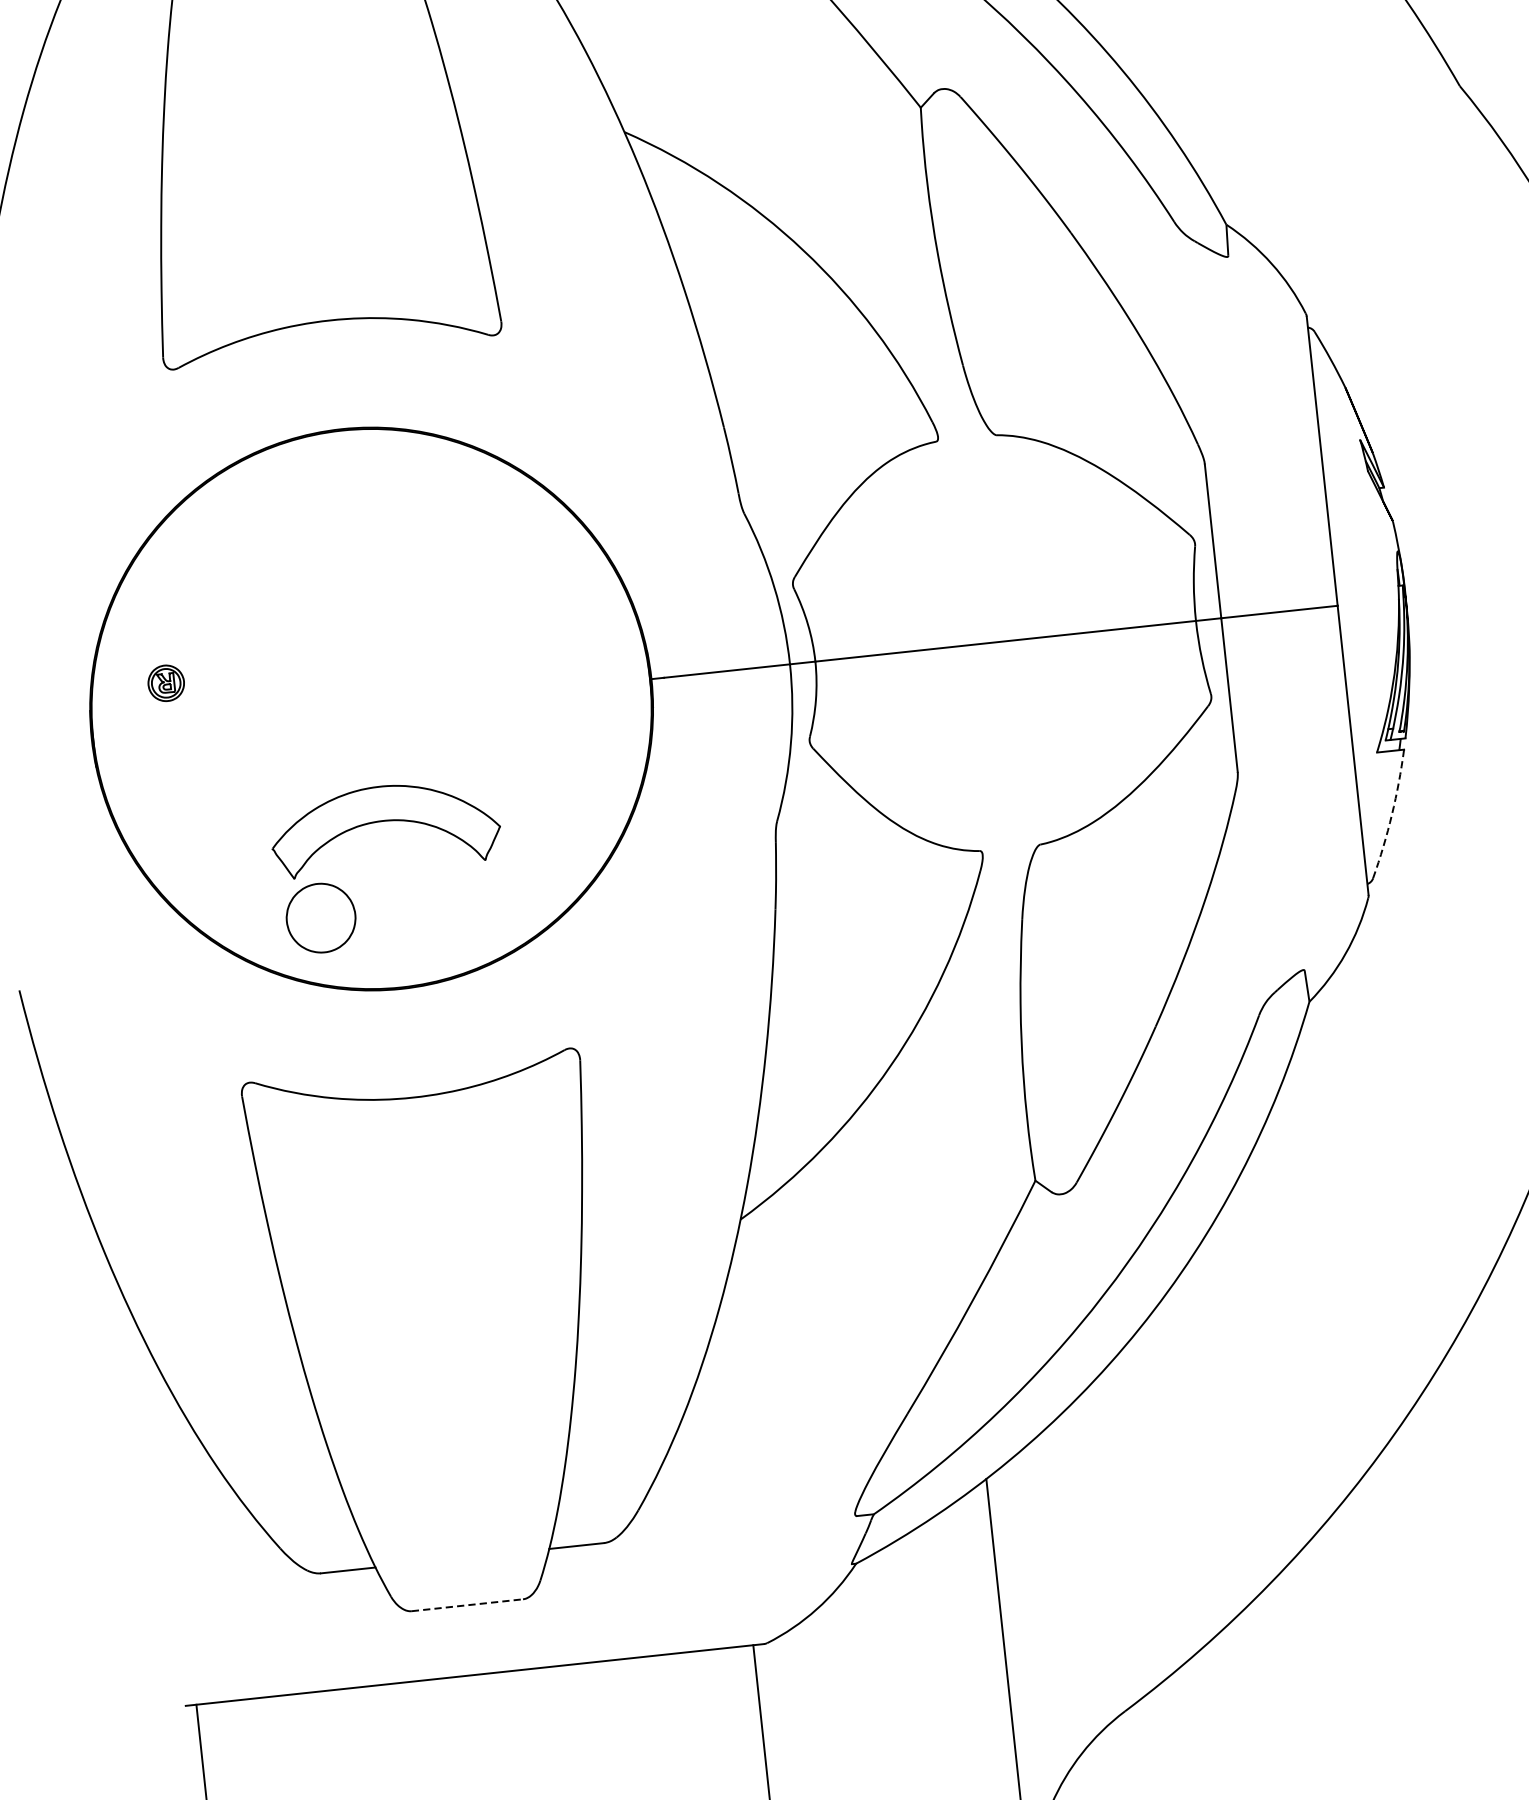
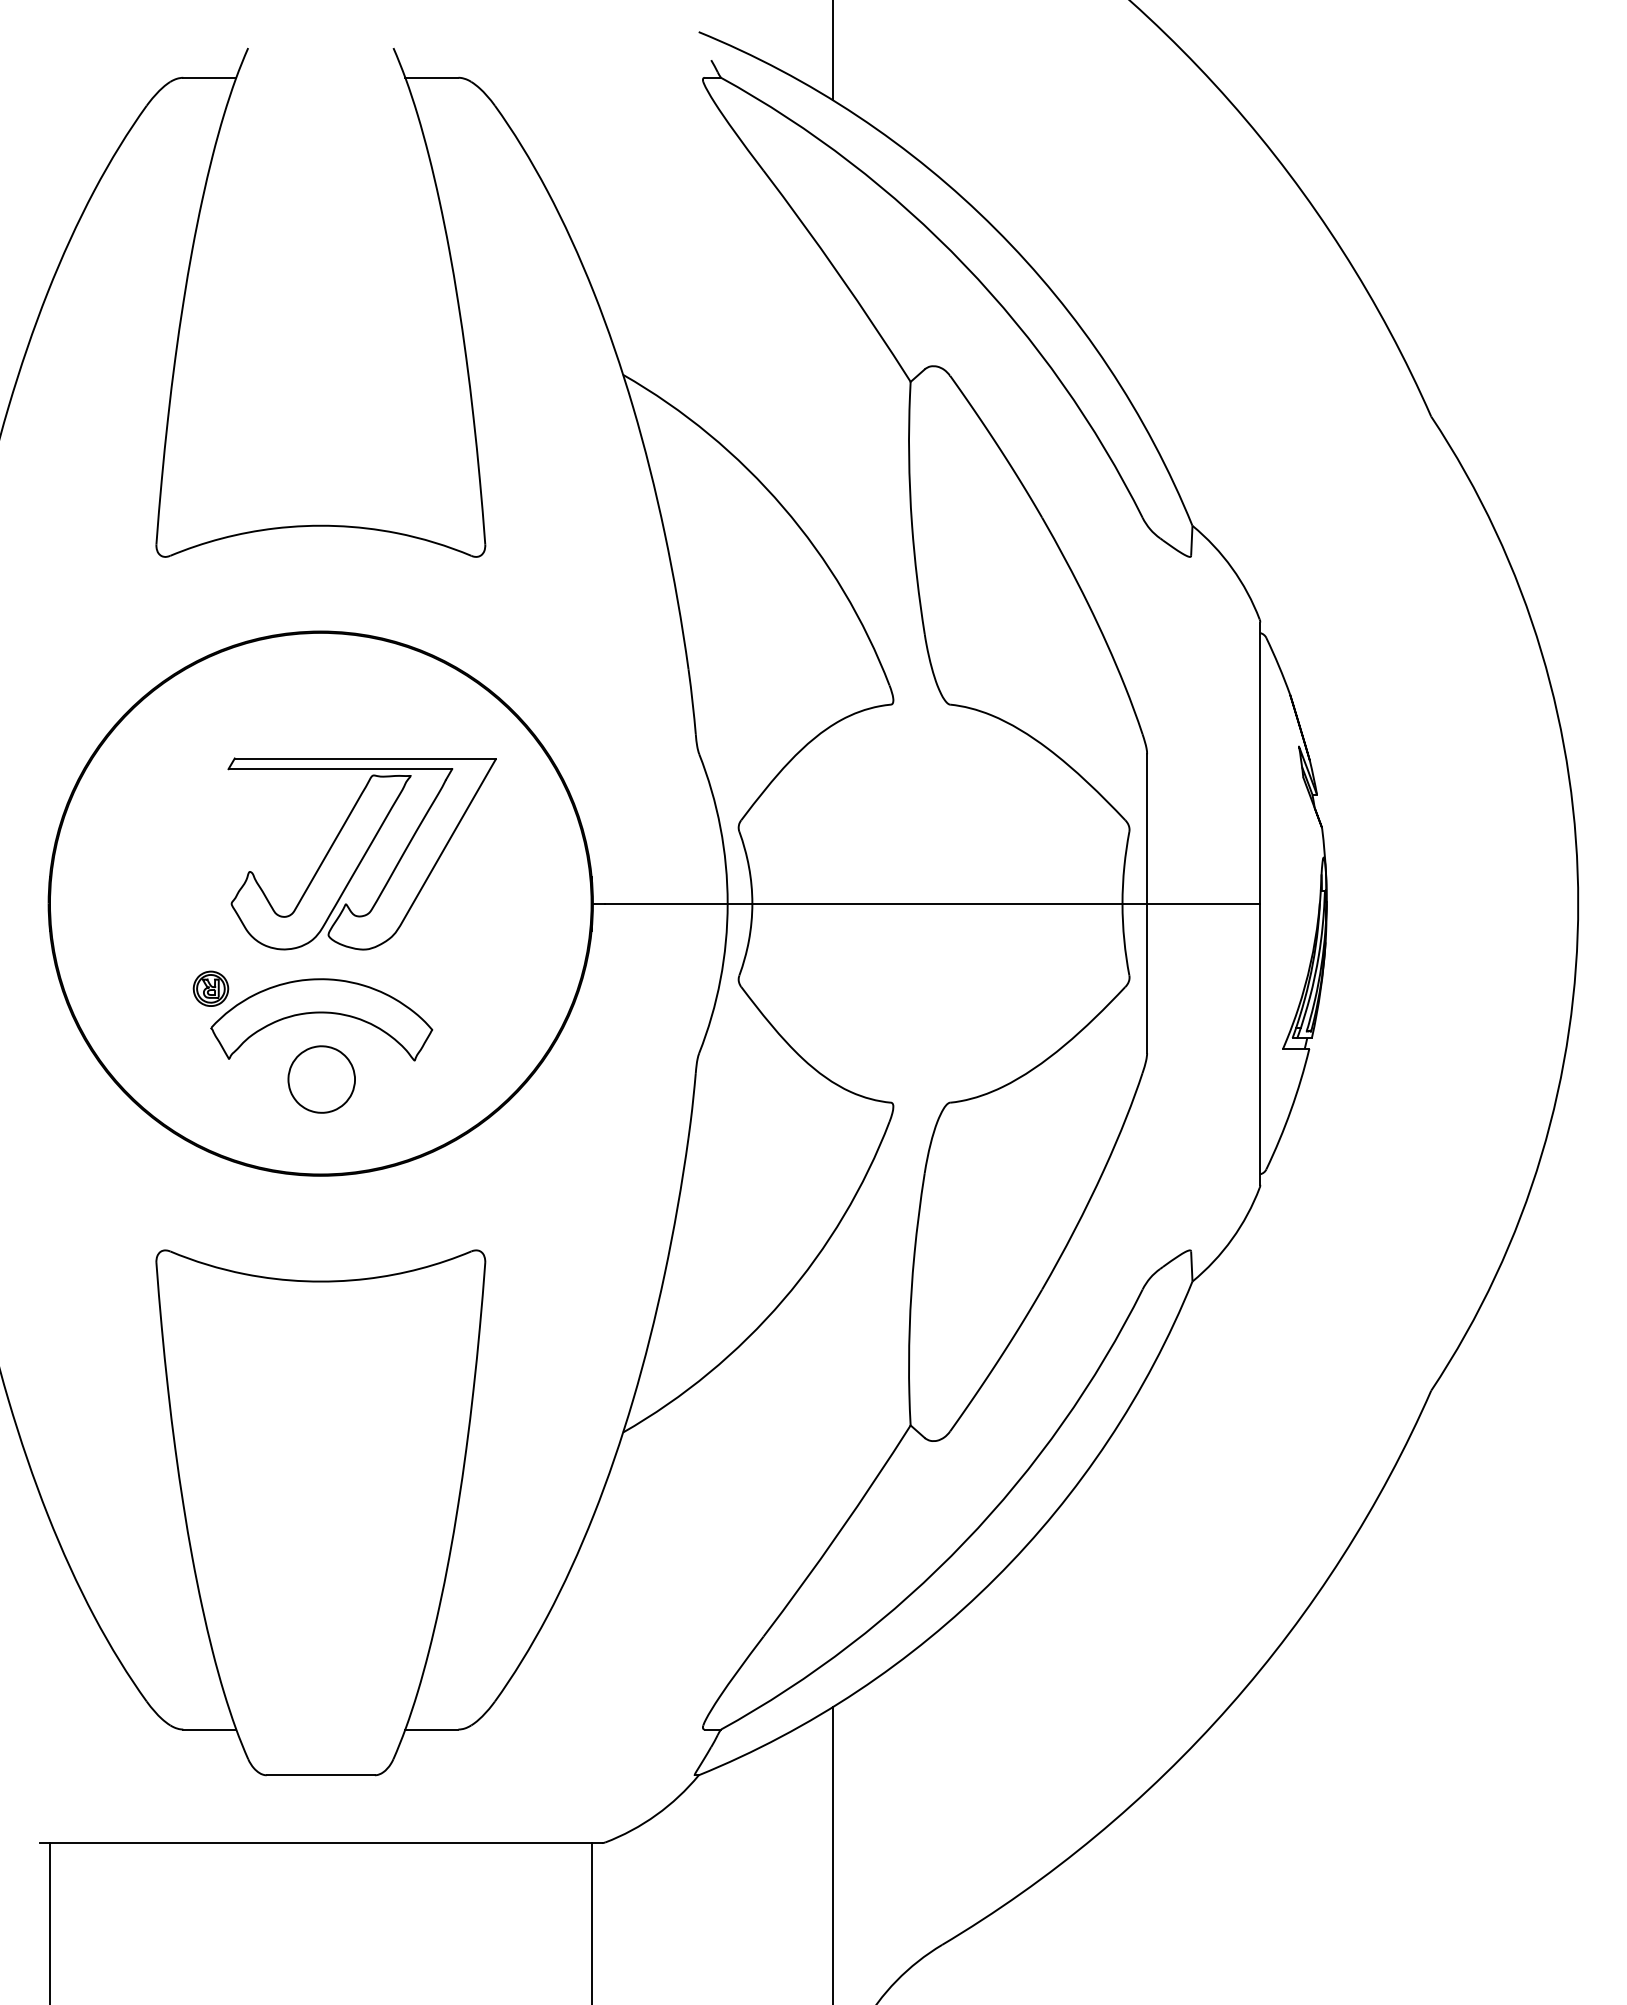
part: (407, 652) -> (361, 853), added
part: (165, 683) -> (210, 988), moved
arc: (1392, 815) -> (1291, 1110), dashed -> solid
part: (320, 918) -> (321, 1079), moved
line: (468, 1605) -> (321, 1775), dashed -> solid

